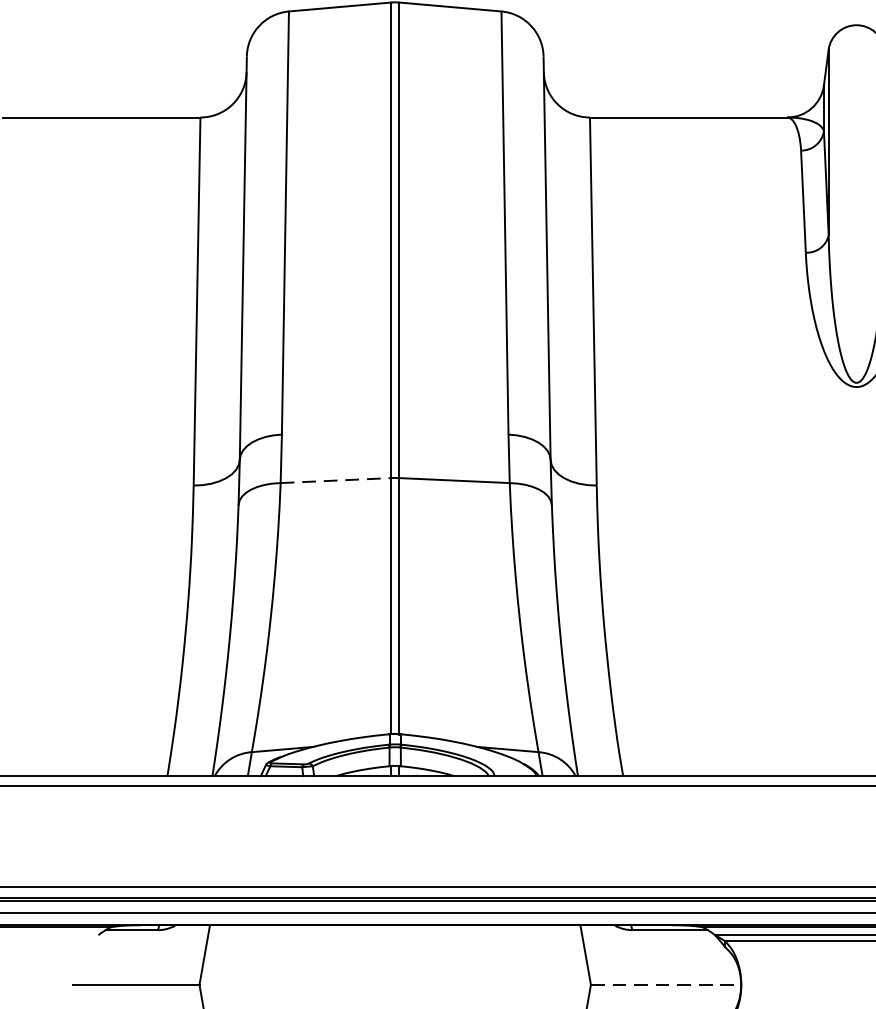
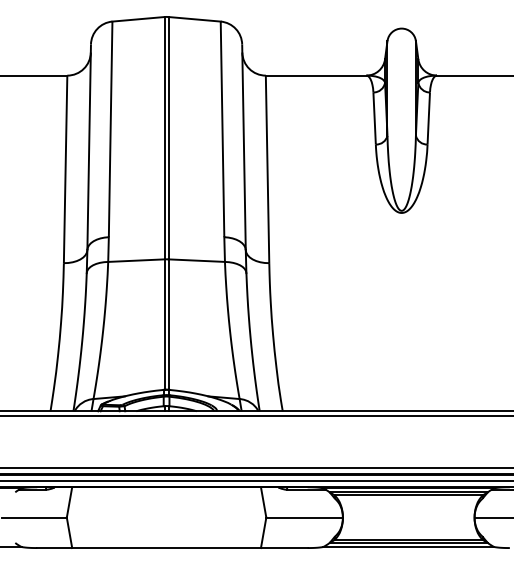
line: (336, 480) -> (136, 260), dashed -> solid
line: (667, 984) -> (305, 517), dashed -> solid

